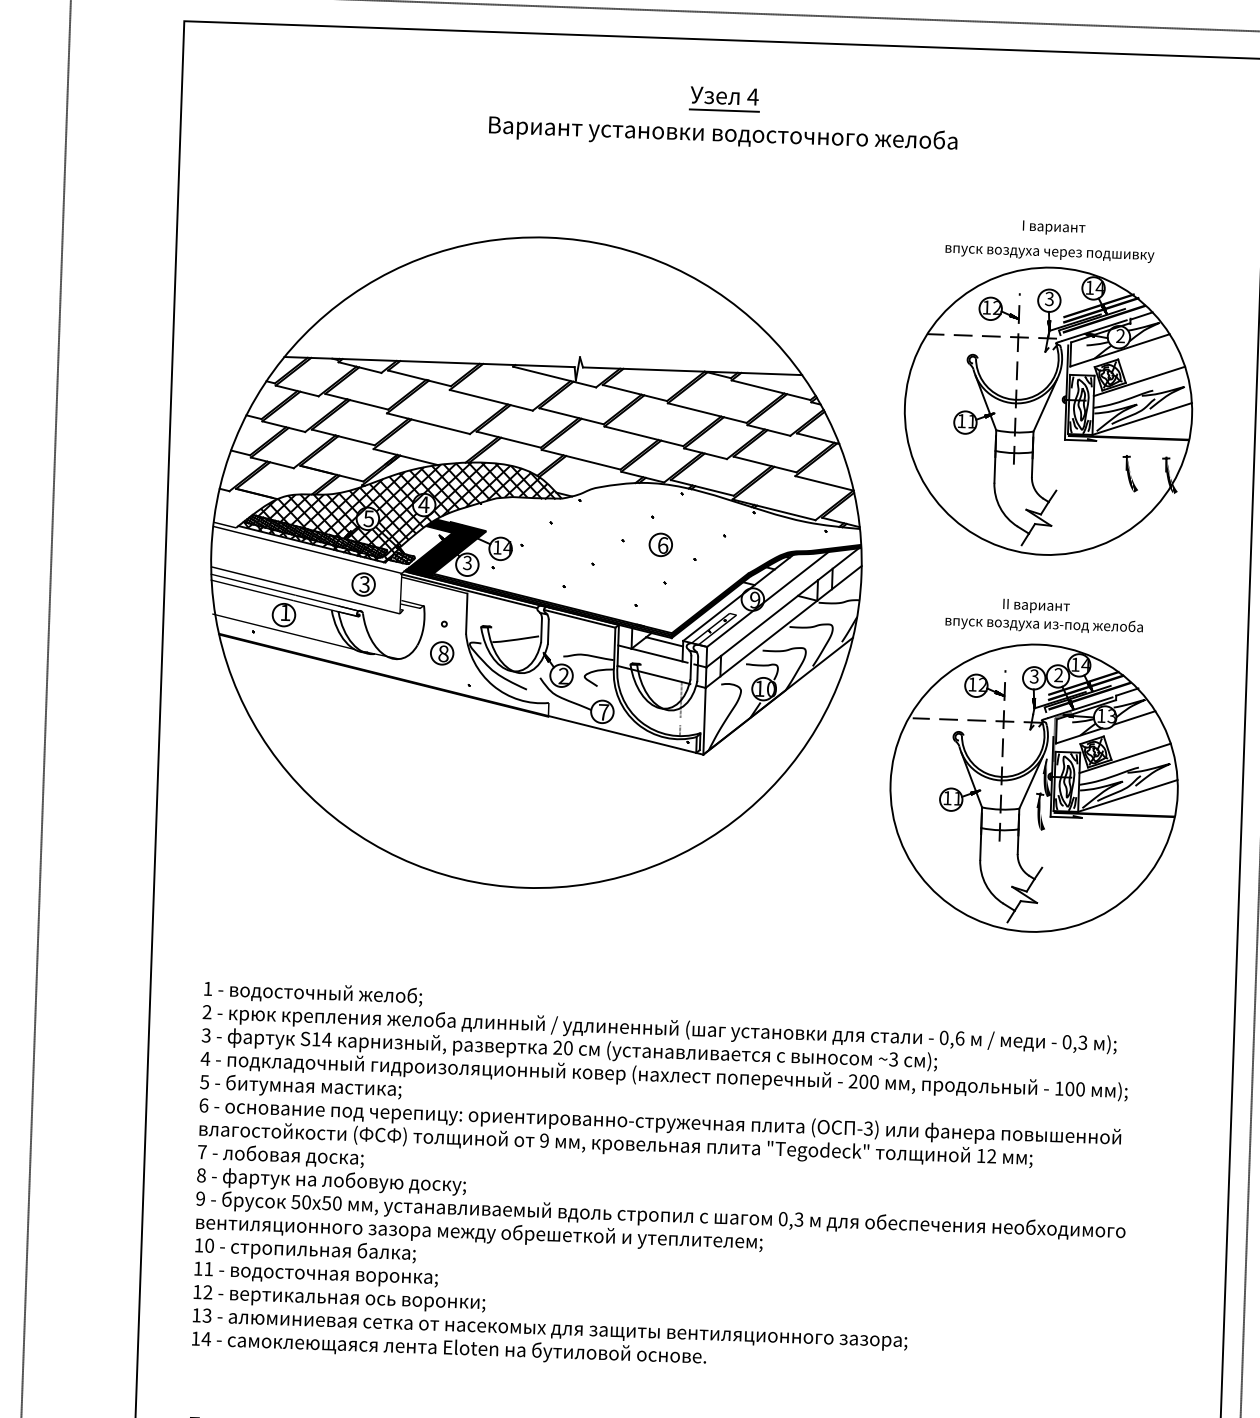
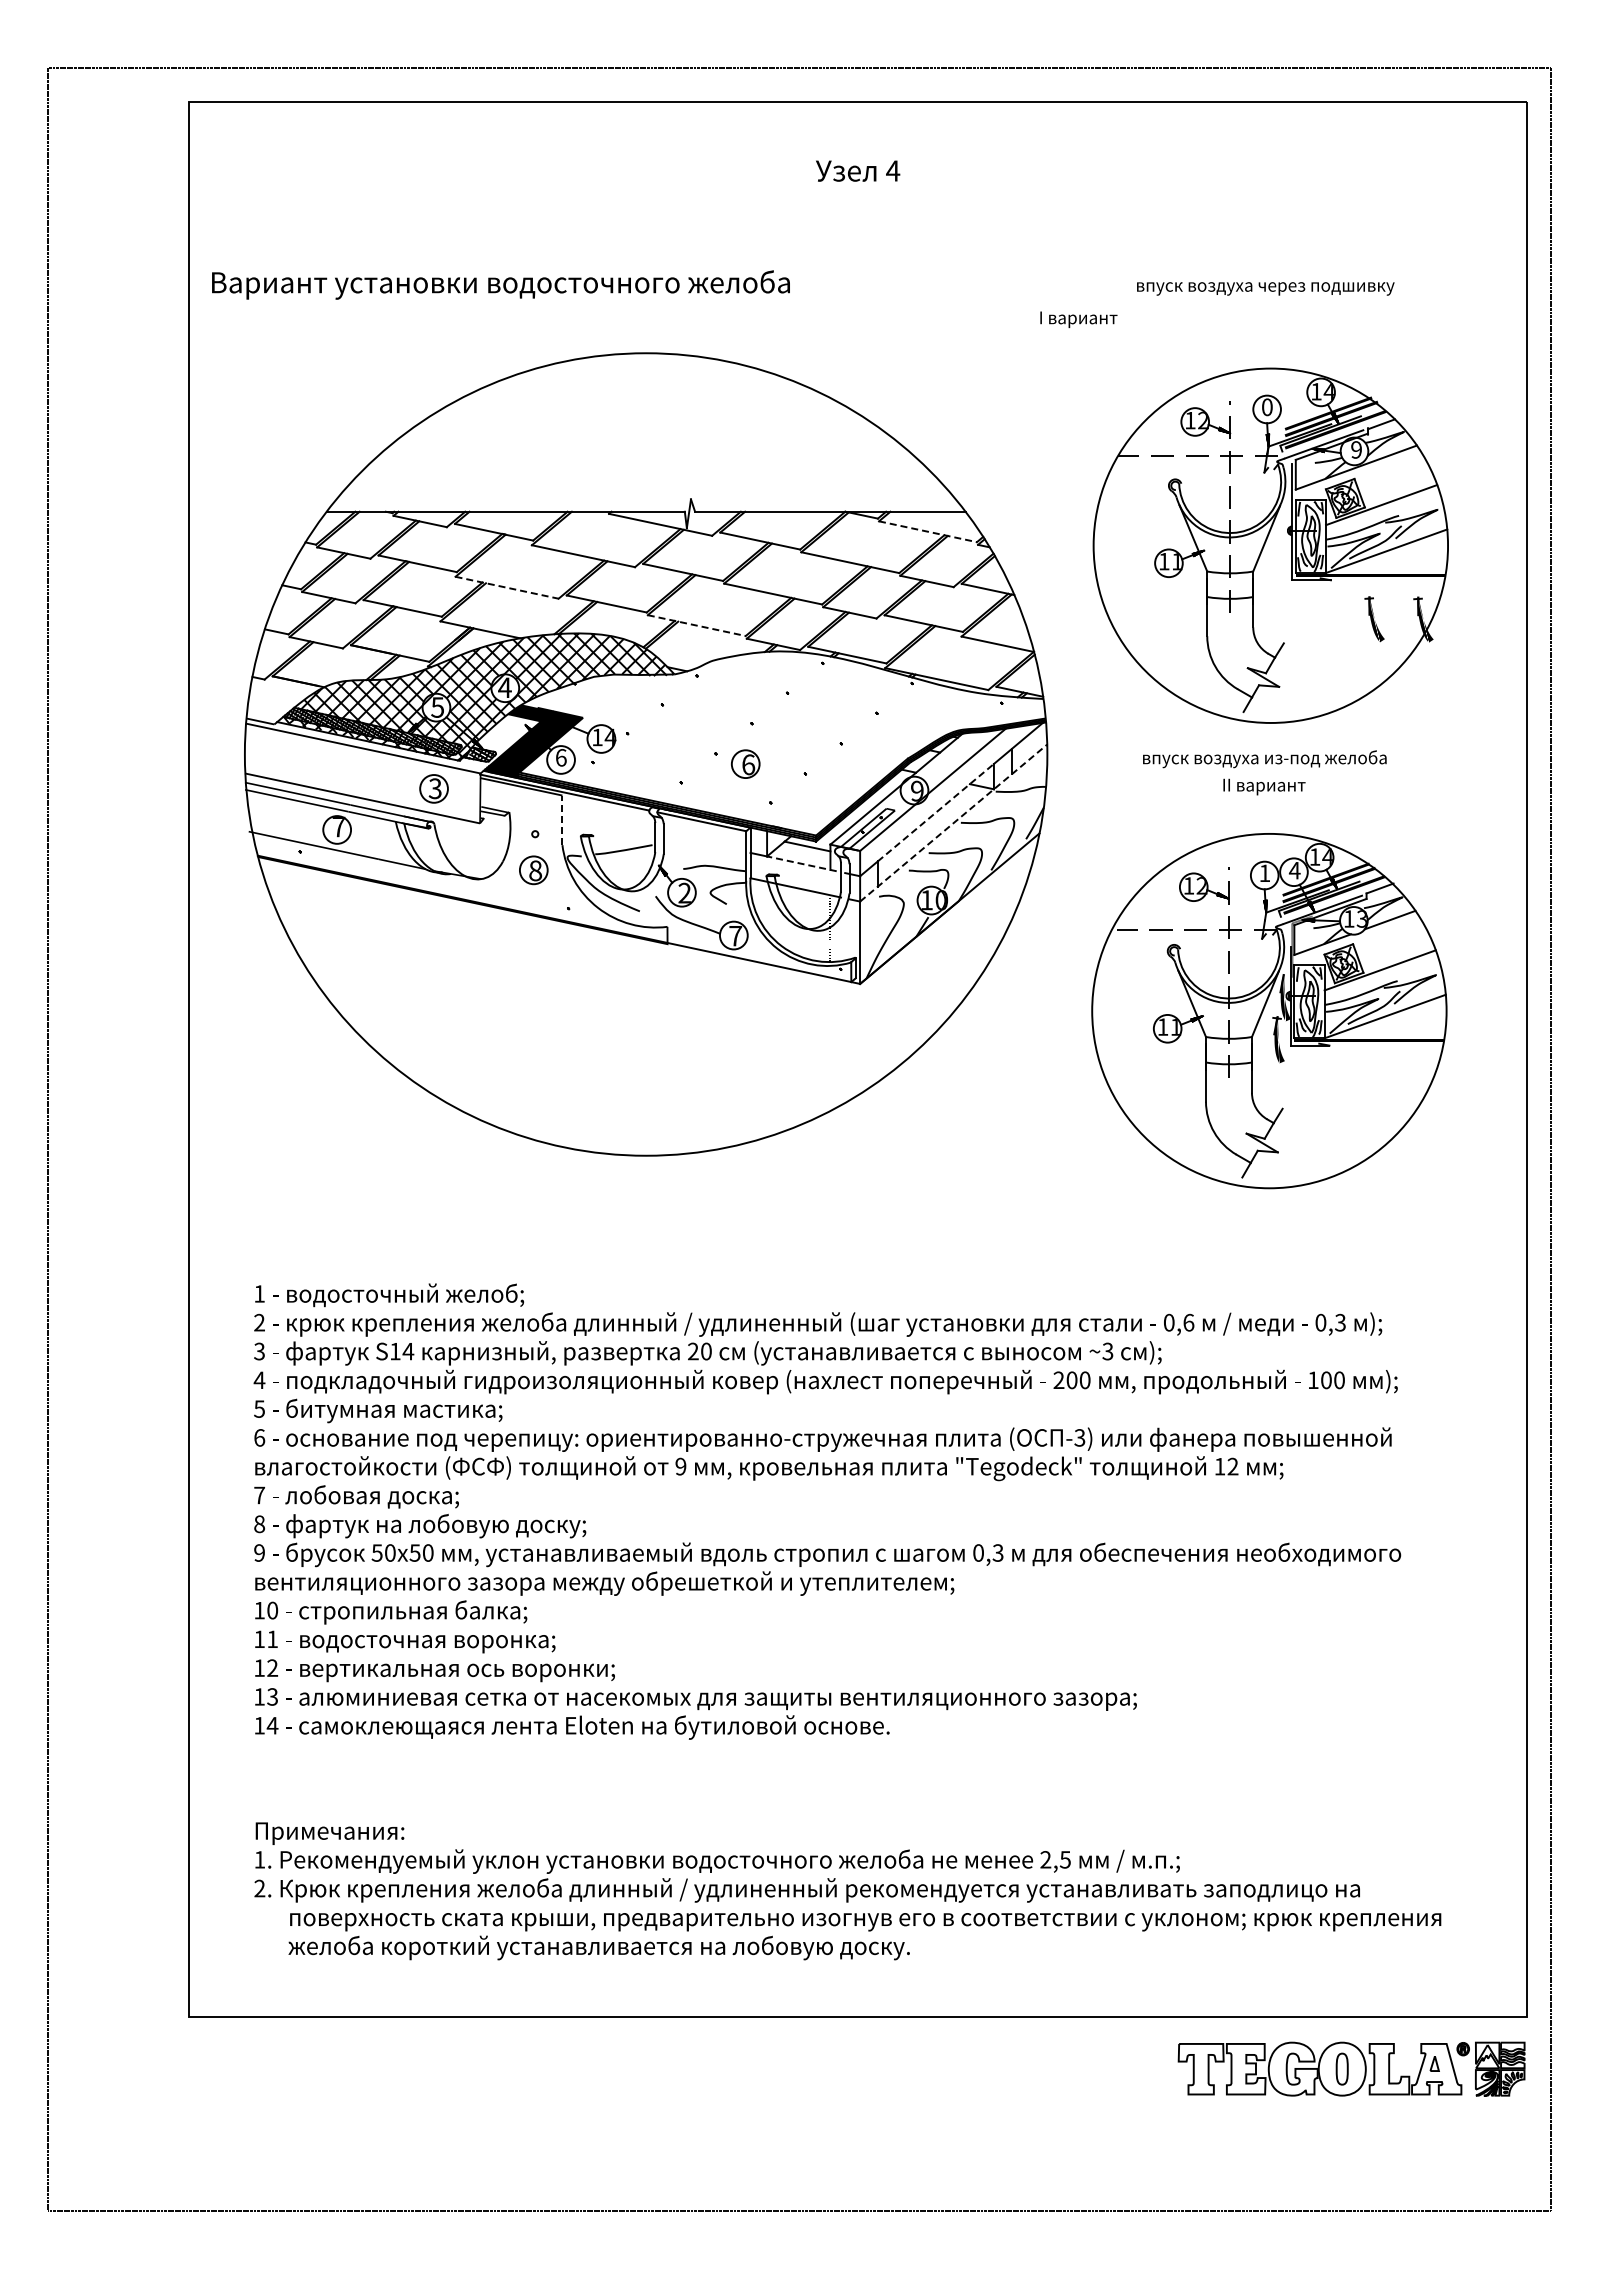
line: (723, 110) -> (857, 189), removed
text: (722, 134) -> (500, 284), moved
text: (1053, 227) -> (1078, 319), moved
text: (1049, 253) -> (1265, 288), moved
text: (1048, 298) -> (1266, 406), 3 -> 0
text: (1120, 335) -> (1356, 449), 2 -> 9
line: (771, 390) -> (928, 531), solid -> dashed
line: (428, 423) -> (507, 587), solid -> dashed
line: (581, 459) -> (697, 625), solid -> dashed
part: (660, 544) -> (745, 763), moved
text: (466, 562) -> (560, 757), 3 -> 6
text: (285, 612) -> (338, 826), 1 -> 7
line: (466, 613) -> (562, 820), solid -> dashed
line: (769, 617) -> (935, 812), solid -> dashed
text: (1044, 625) -> (1264, 759), moved
line: (784, 626) -> (954, 822), solid -> dashed
line: (659, 655) -> (801, 863), solid -> dashed
text: (1058, 675) -> (1294, 870), 2 -> 4
text: (1034, 676) -> (1264, 873), 3 -> 1

